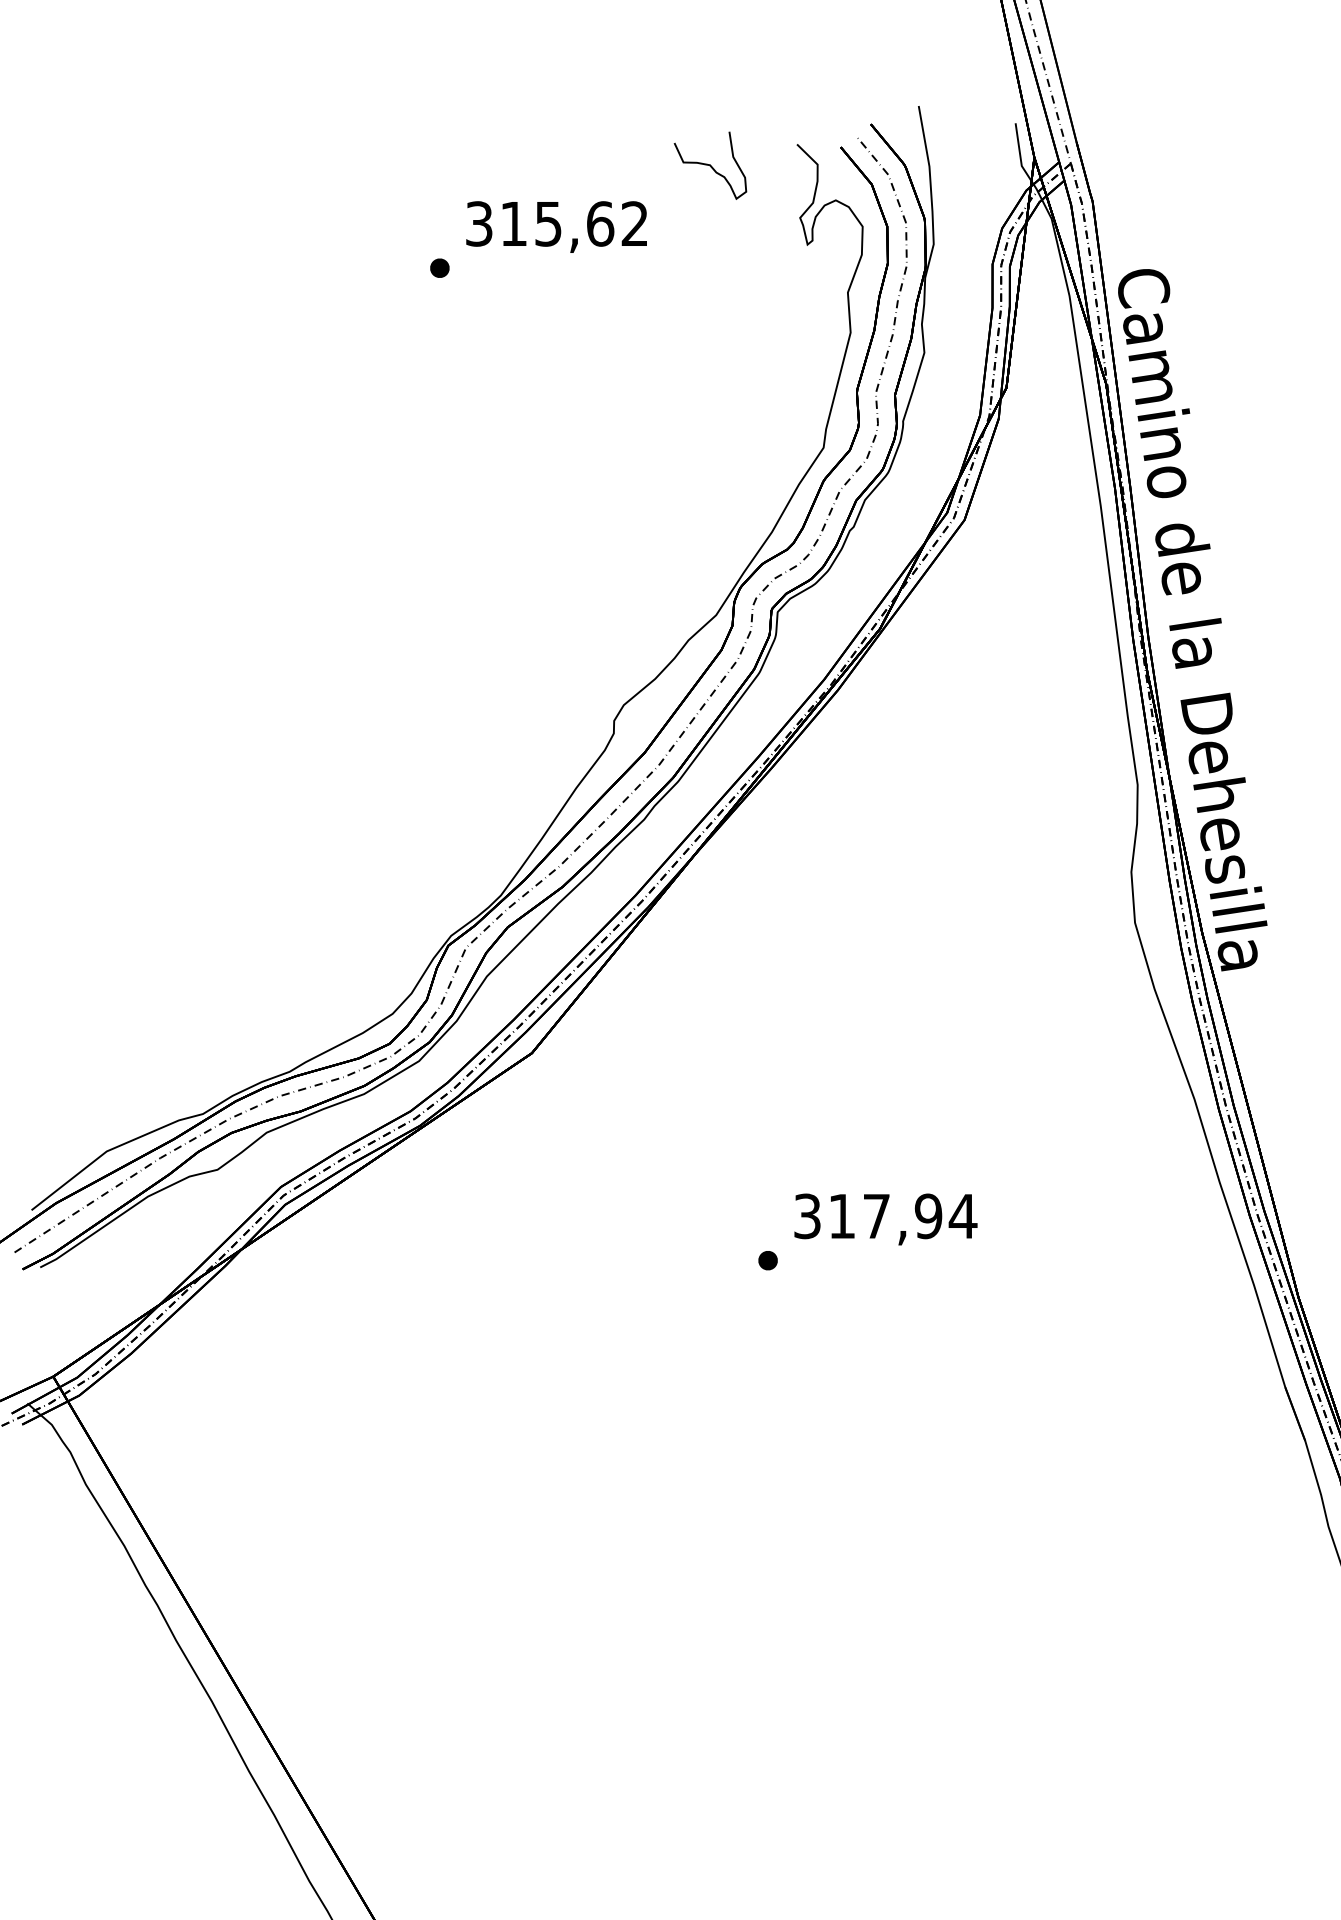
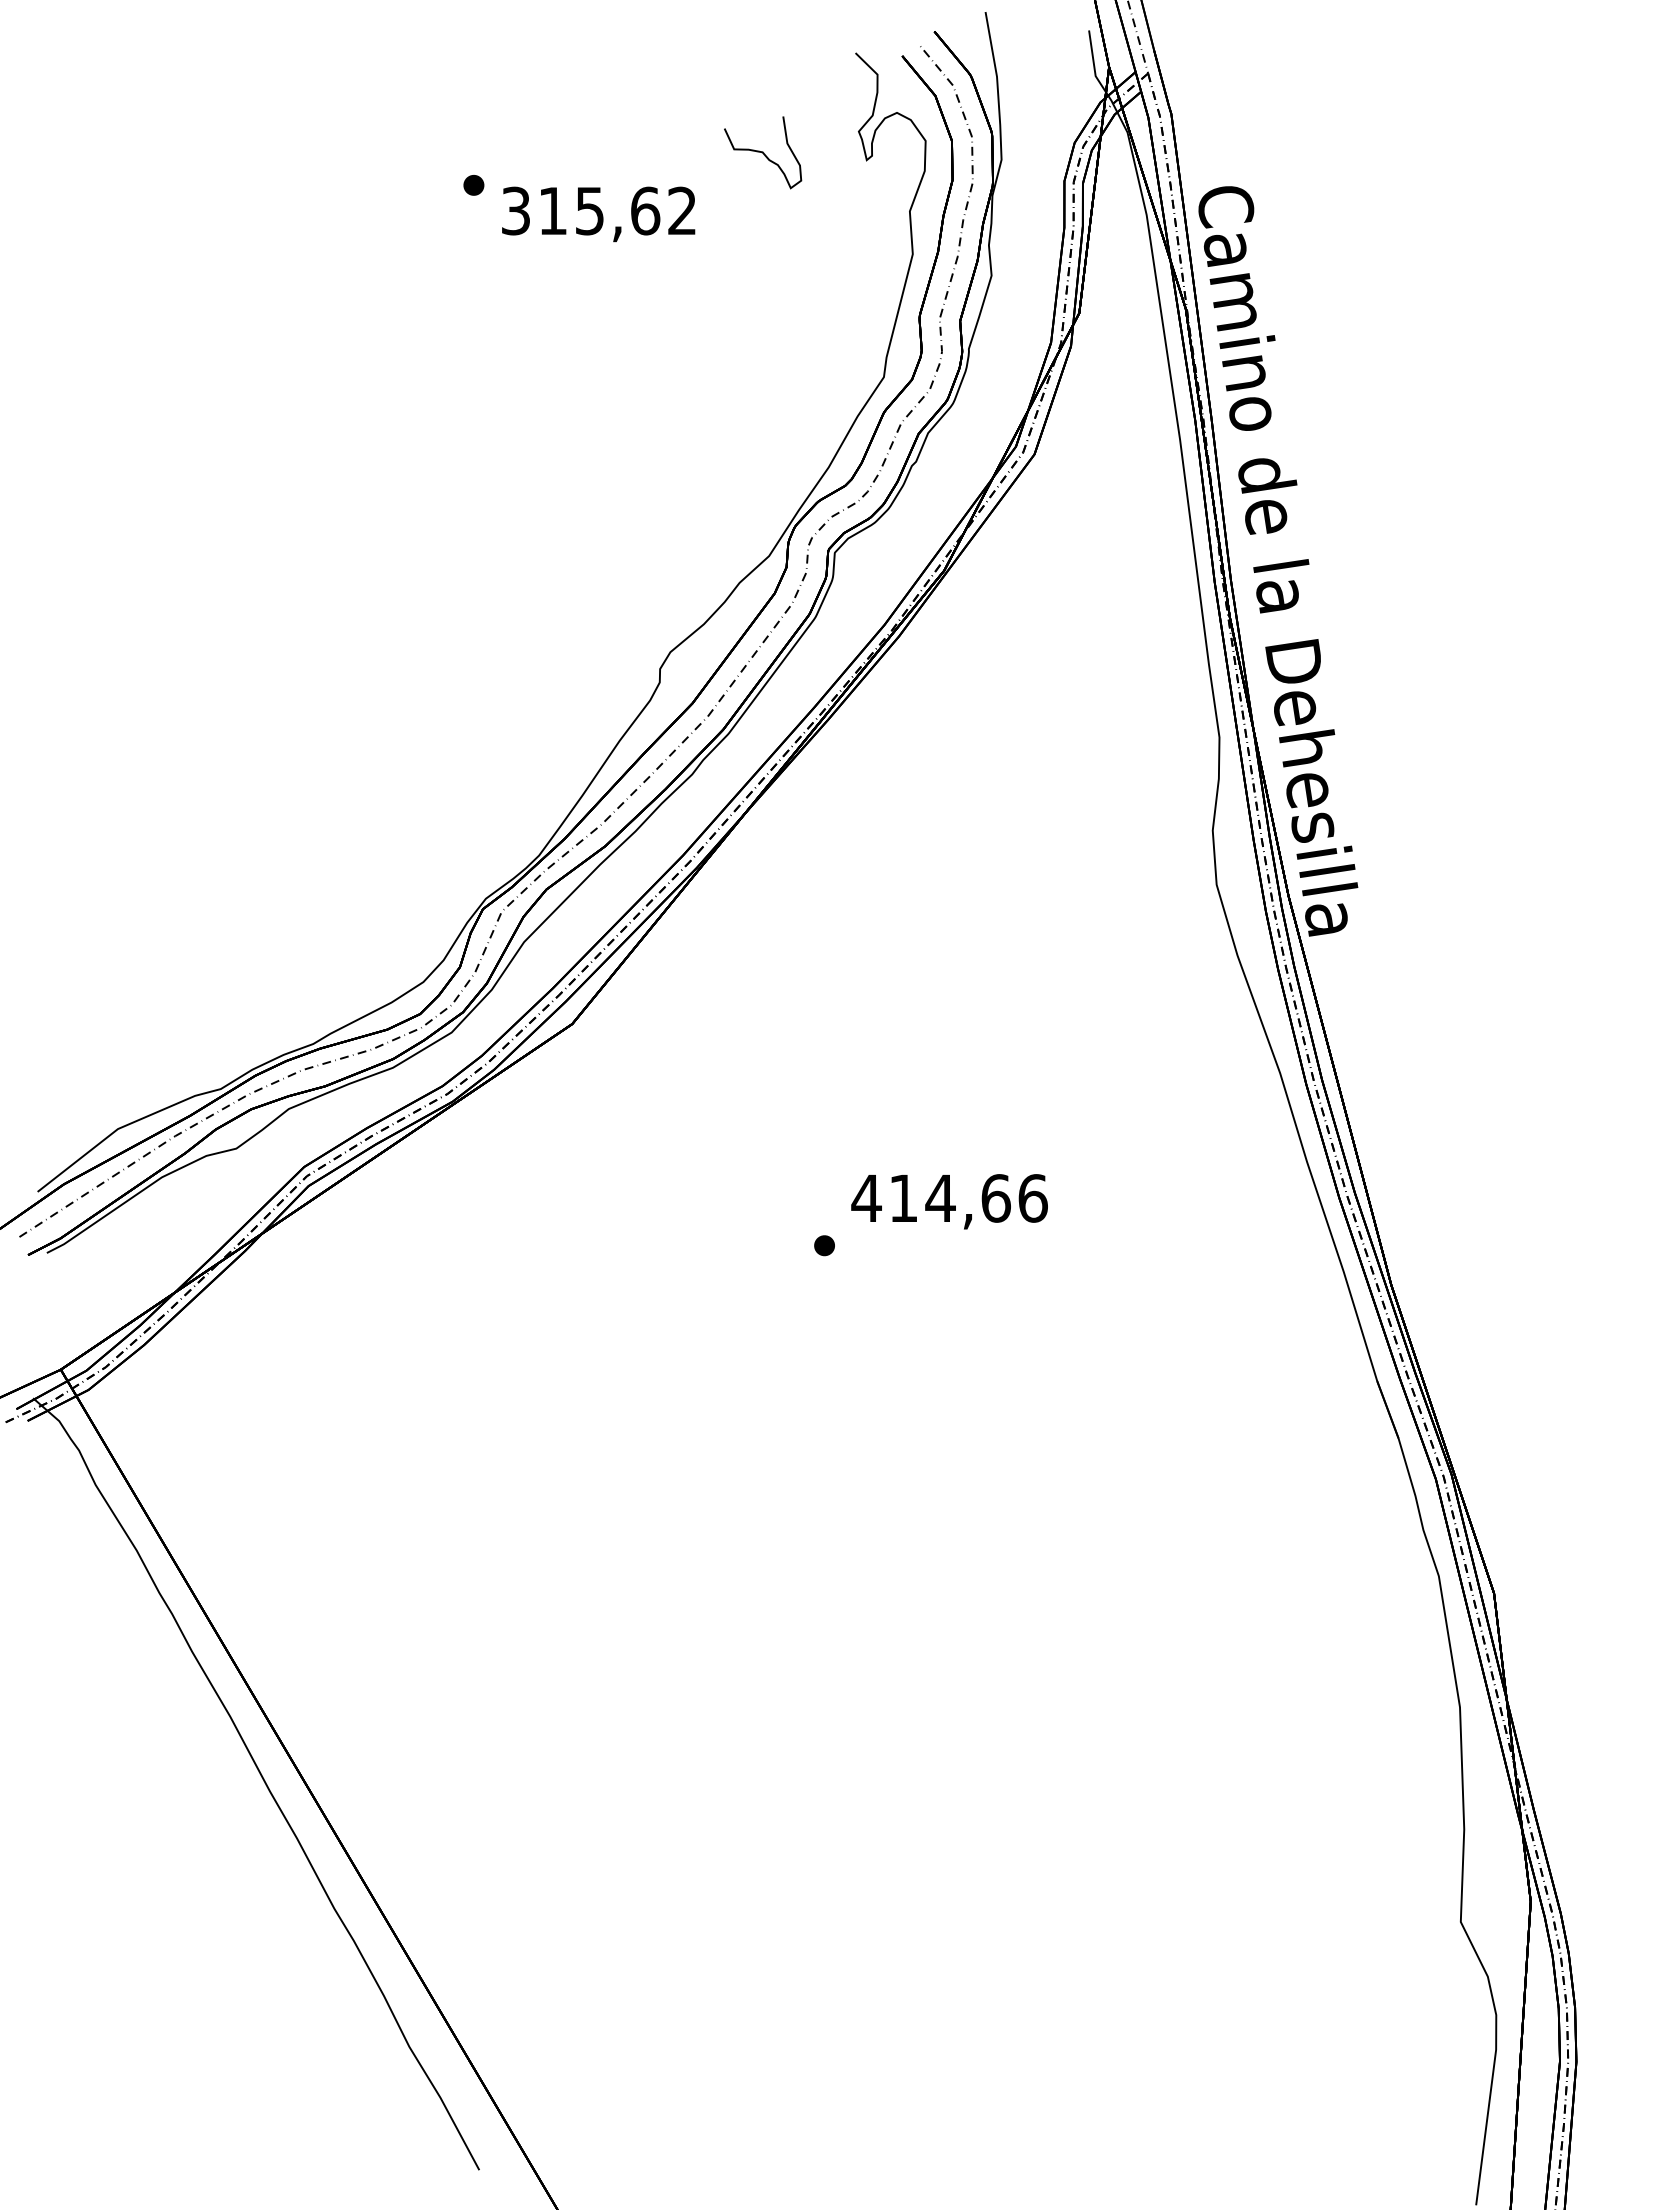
curve: (710, 165) -> (763, 152), moved
text: (556, 227) -> (598, 214), moved
text: (884, 1216) -> (949, 1198), 317,94 -> 414,66

